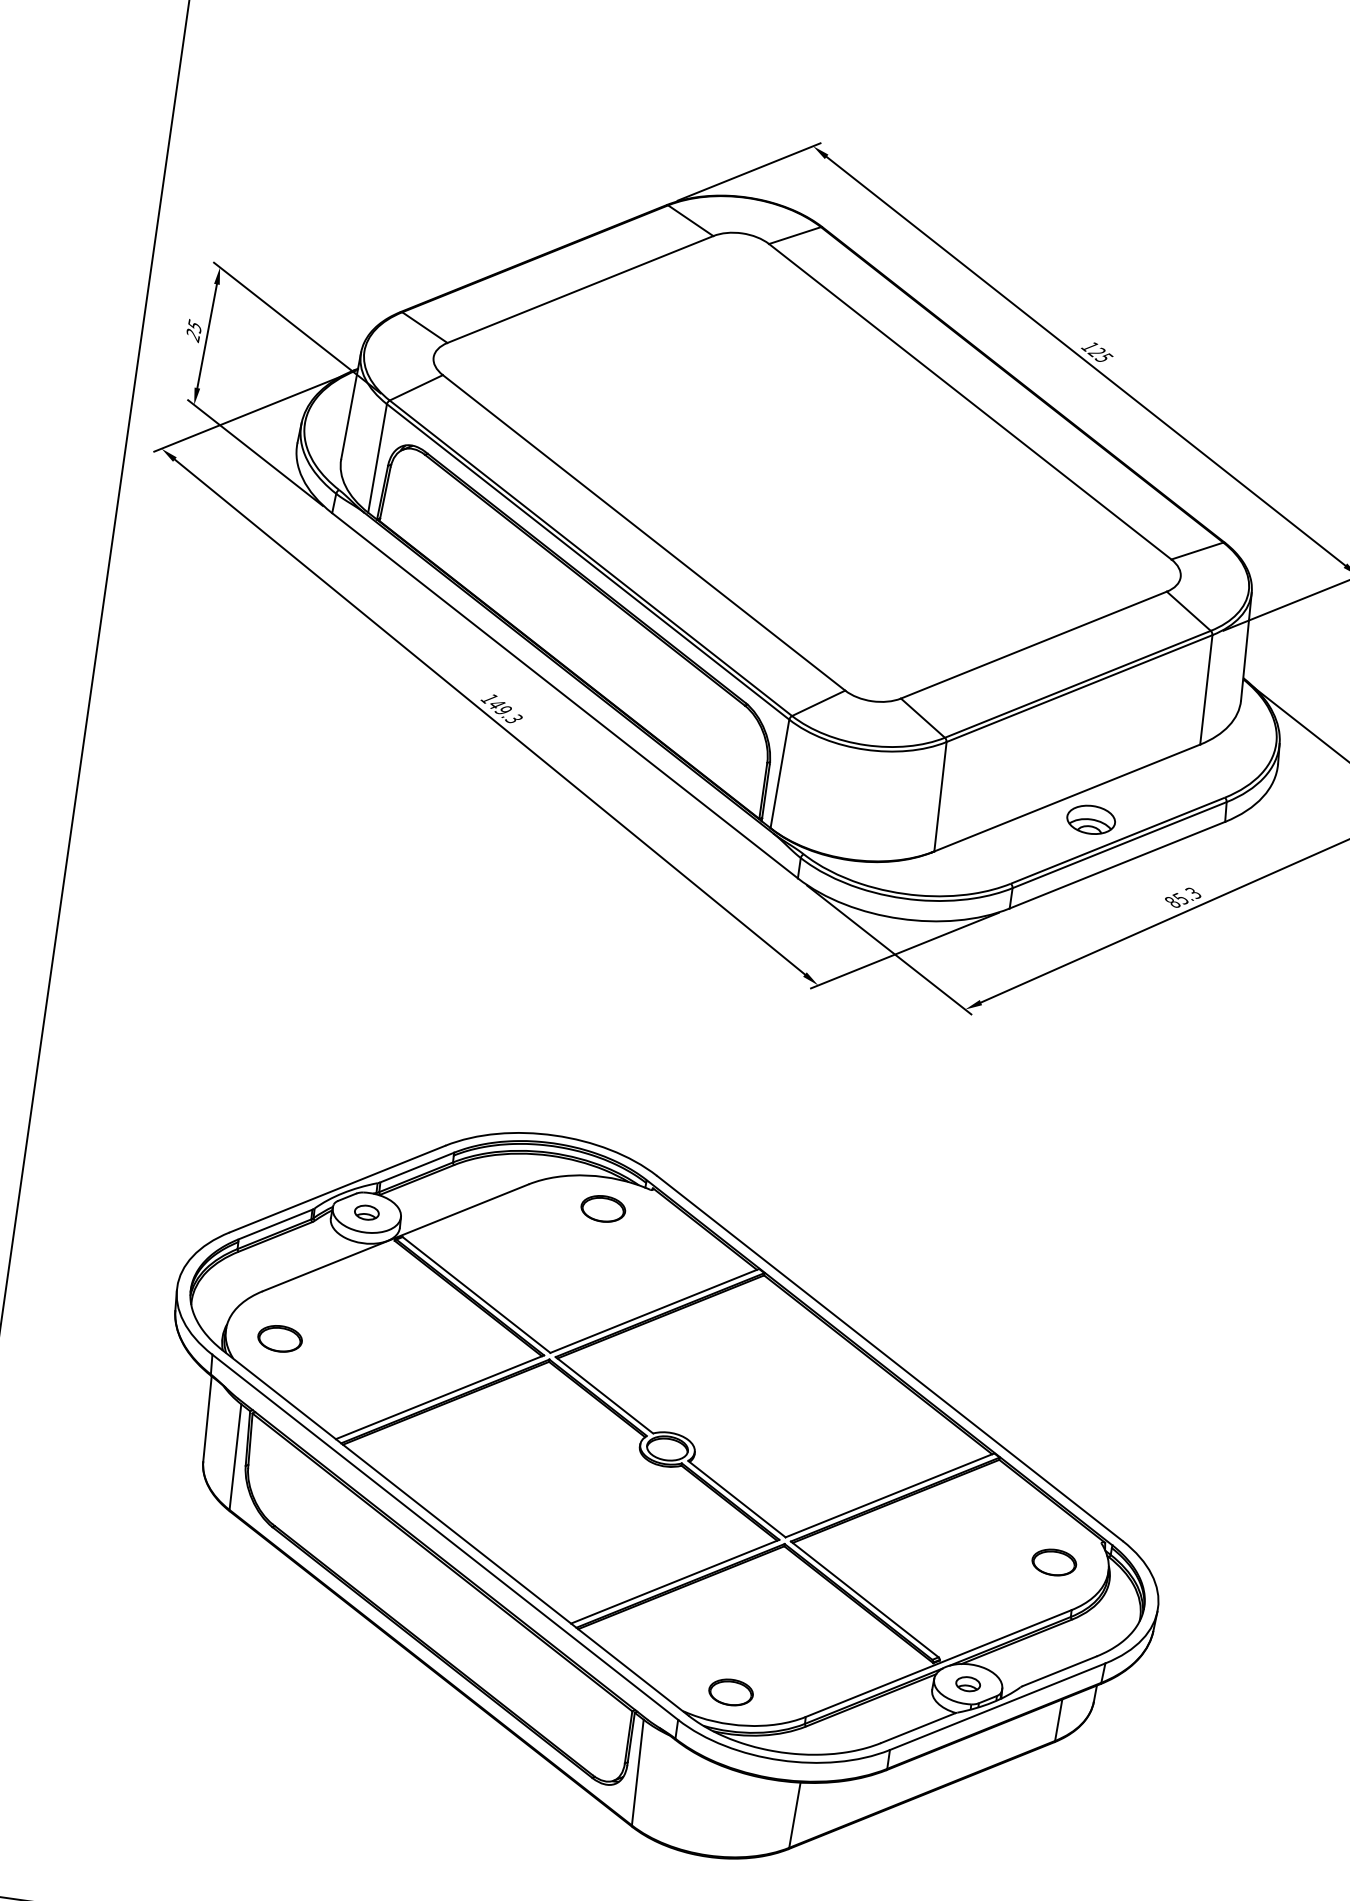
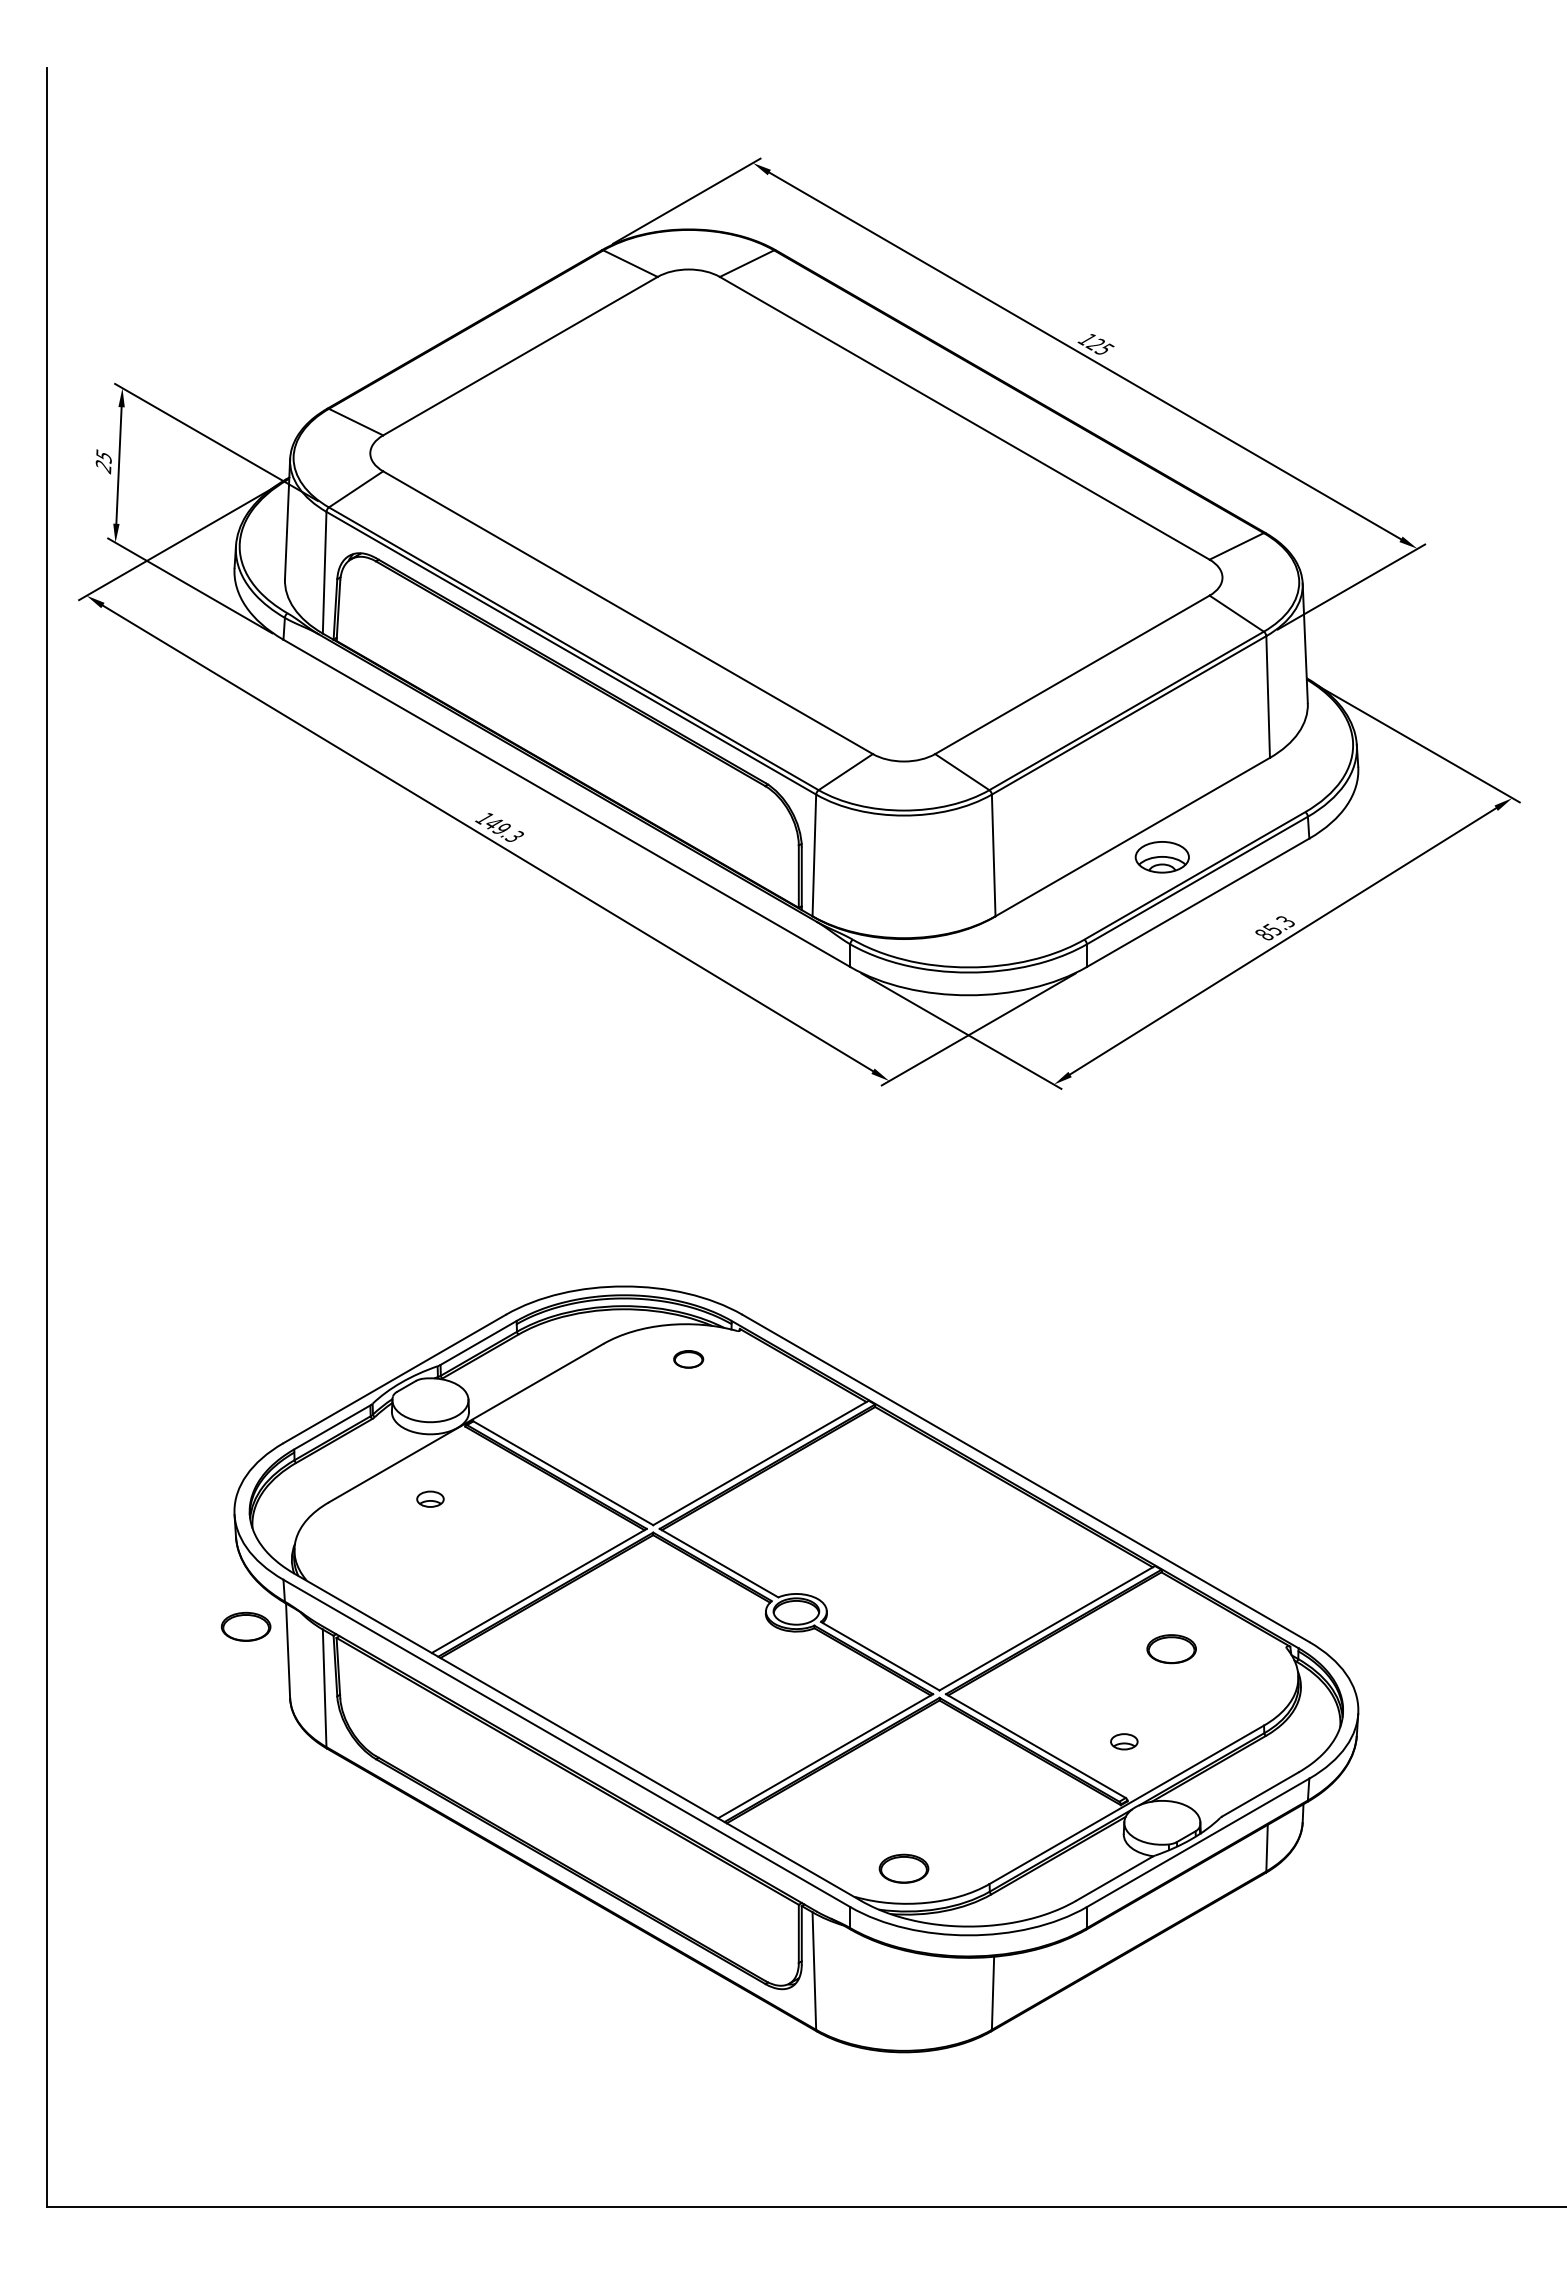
part: (603, 1209) -> (688, 1359), size x0.6
part: (367, 1212) -> (430, 1498), moved
part: (279, 1338) -> (245, 1626), moved
part: (1054, 1562) -> (1171, 1649), moved
part: (968, 1683) -> (1124, 1741), moved

